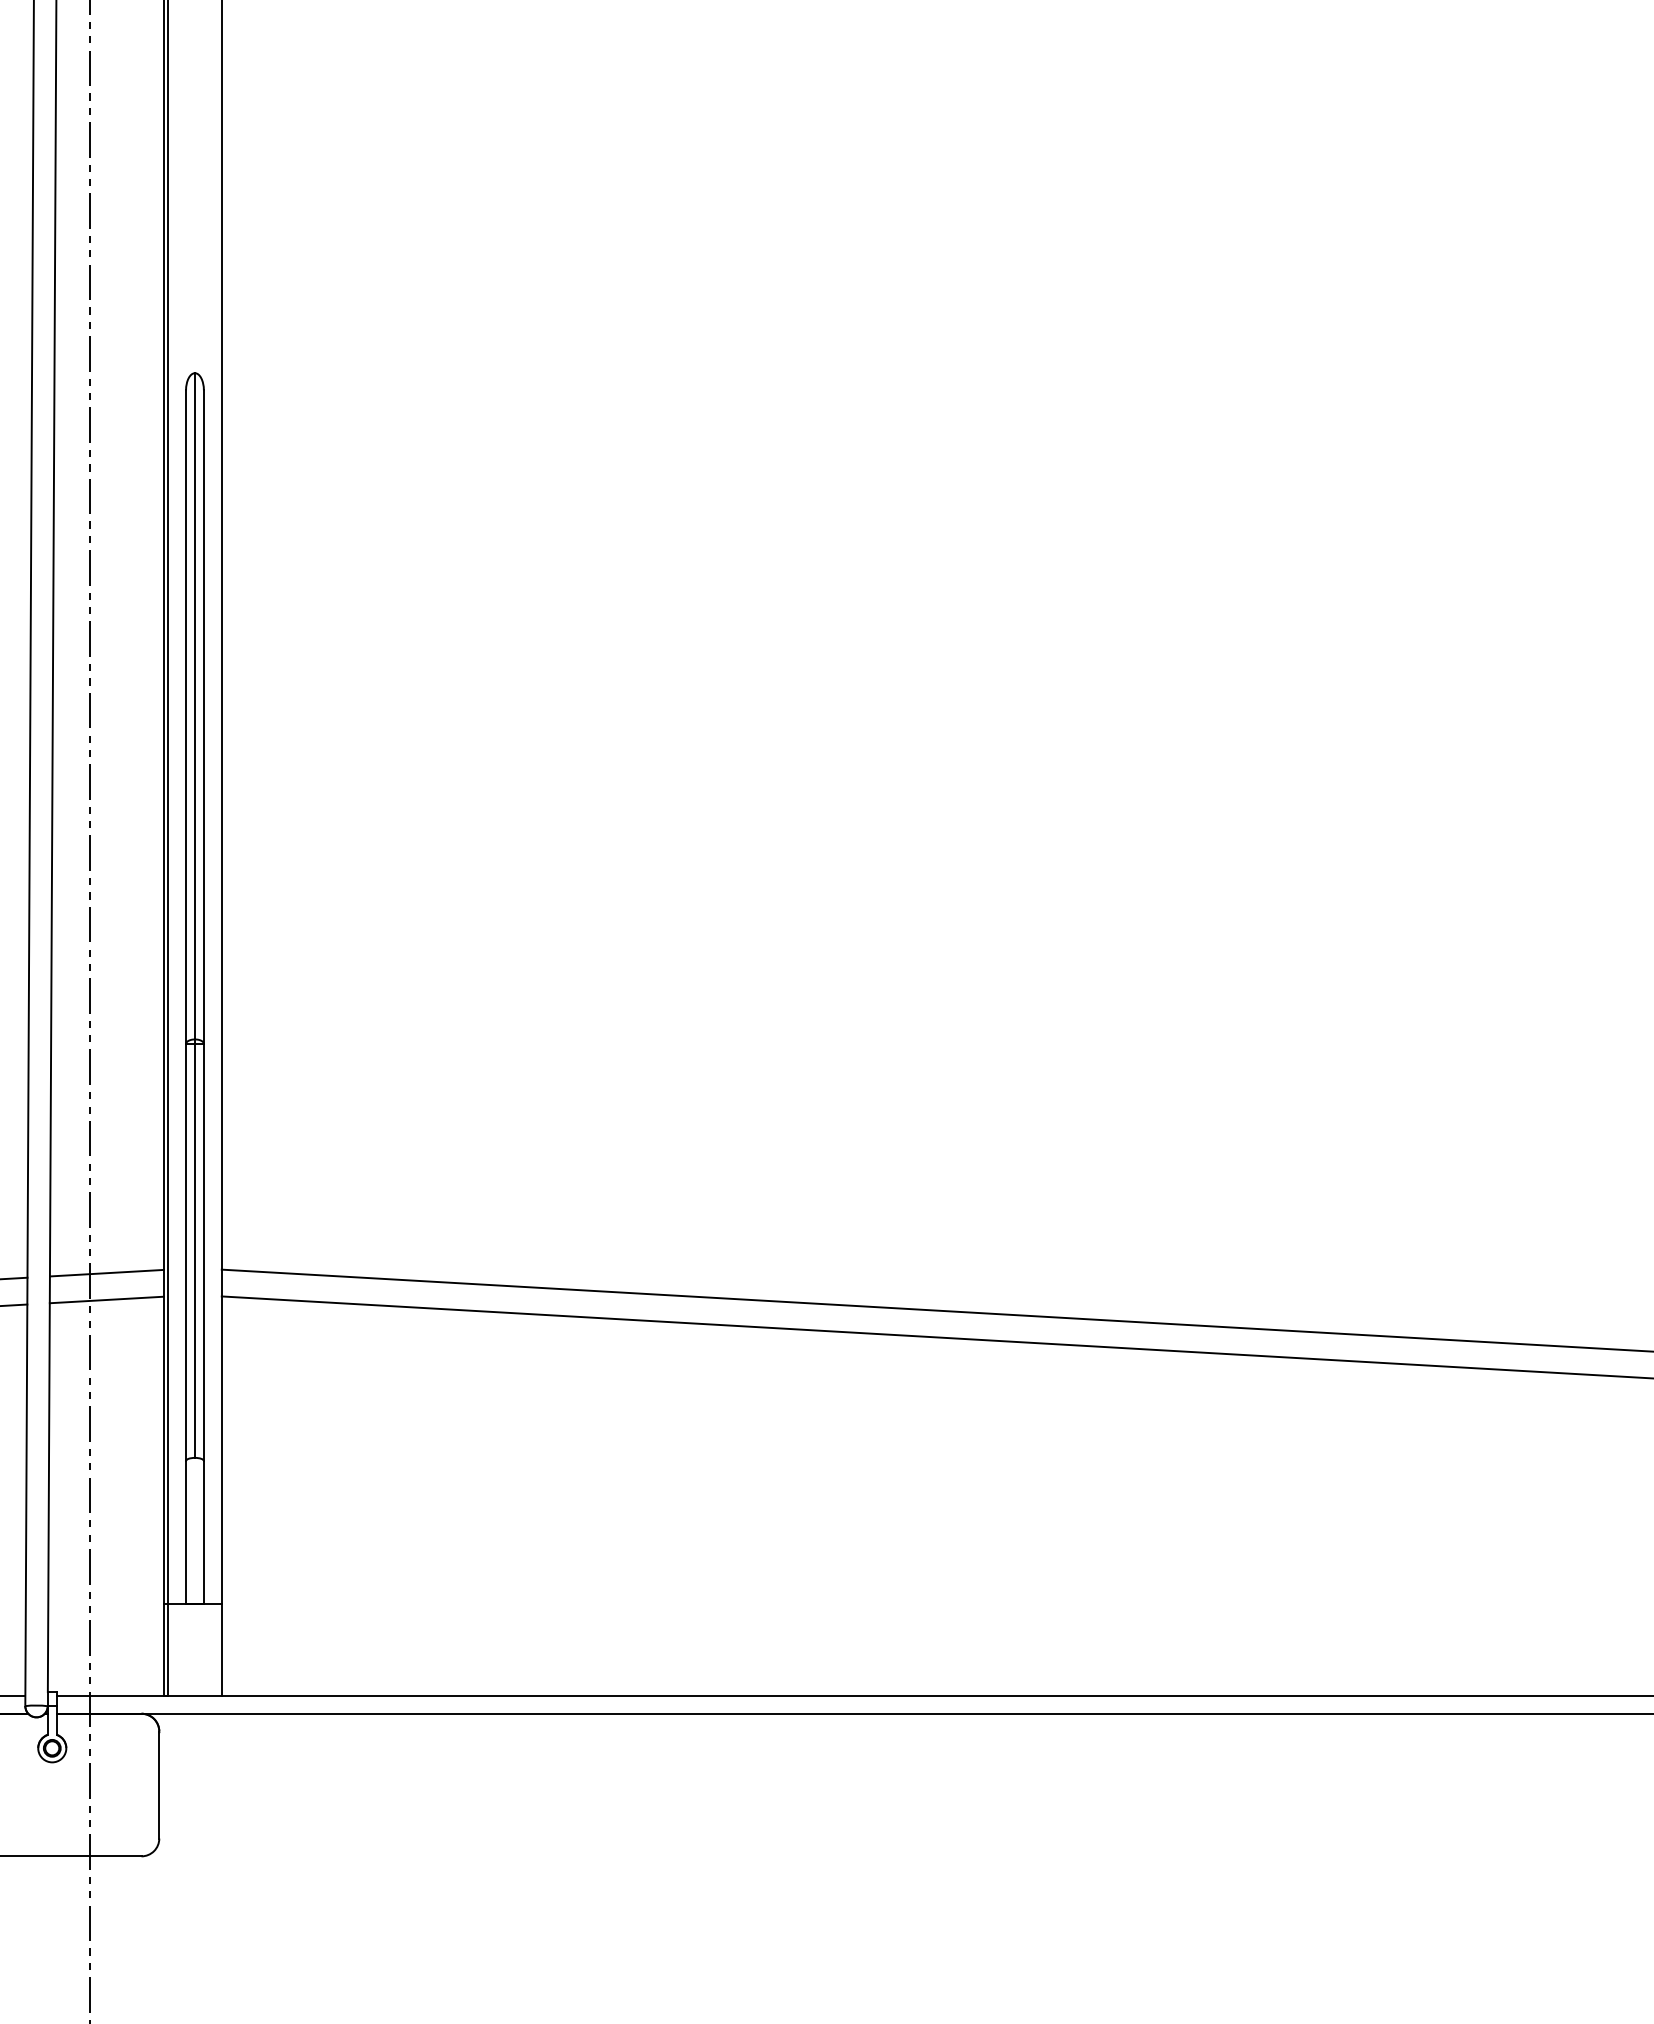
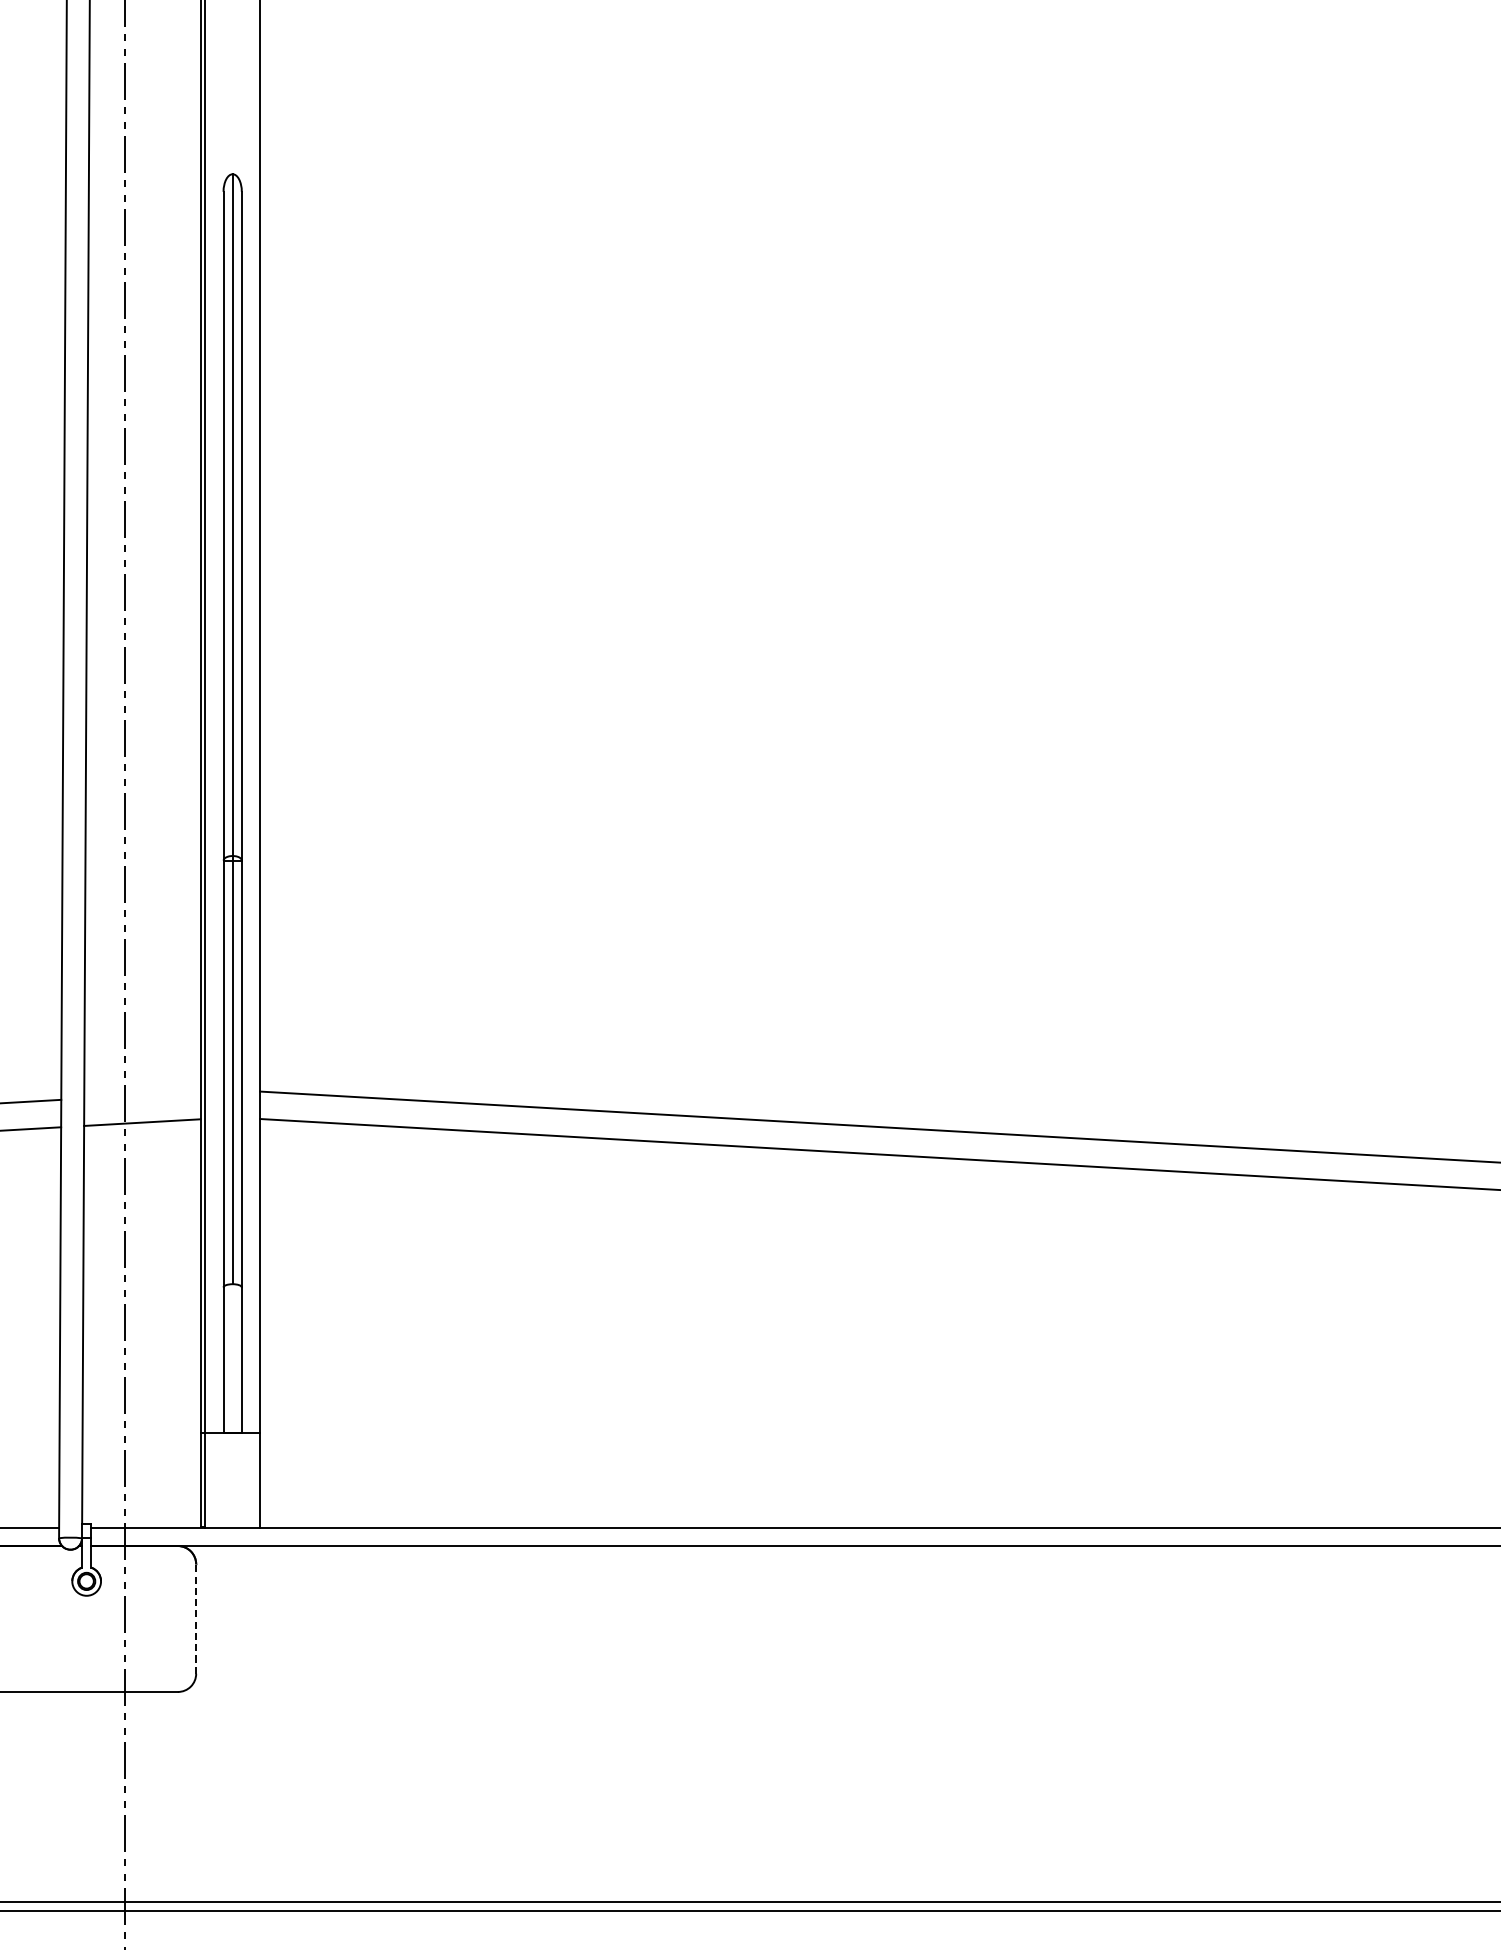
line: (106, 1272) -> (142, 1094), removed
line: (159, 1785) -> (196, 1619), solid -> dashed

